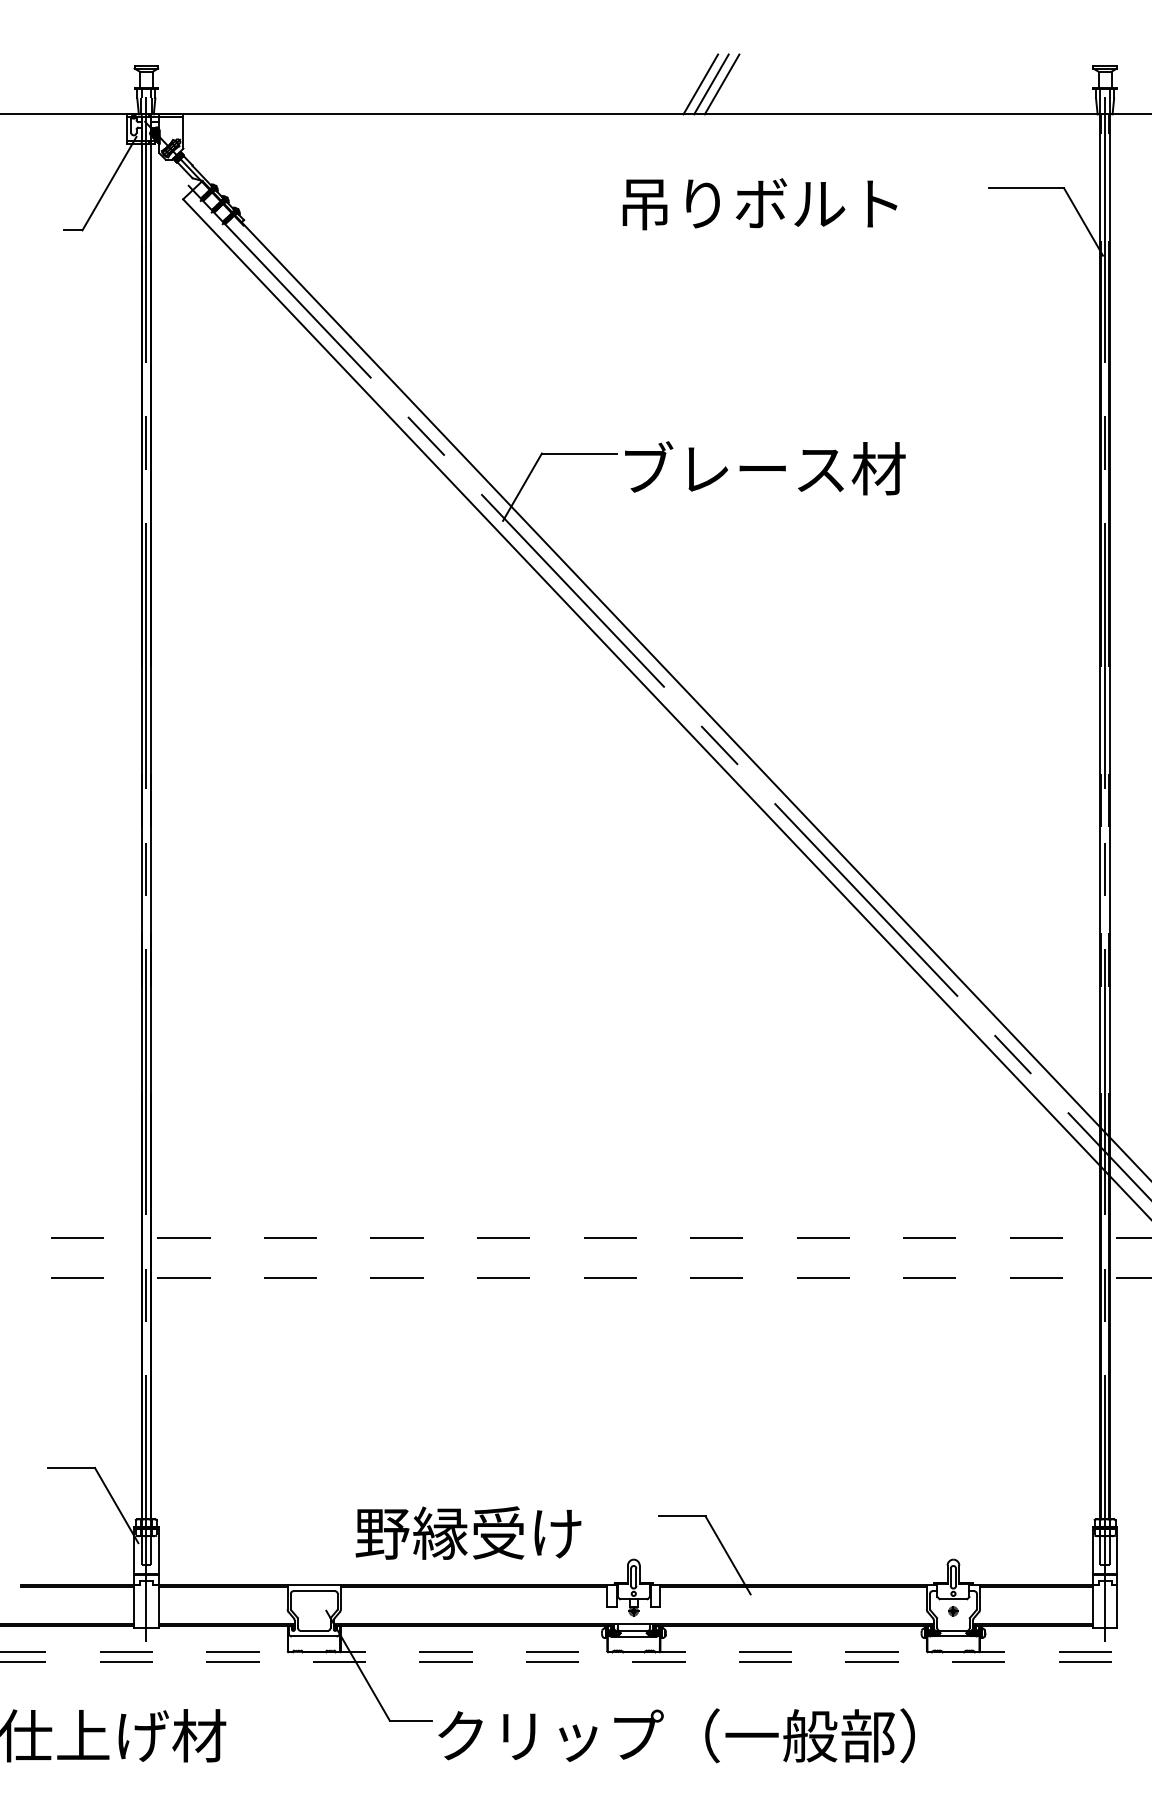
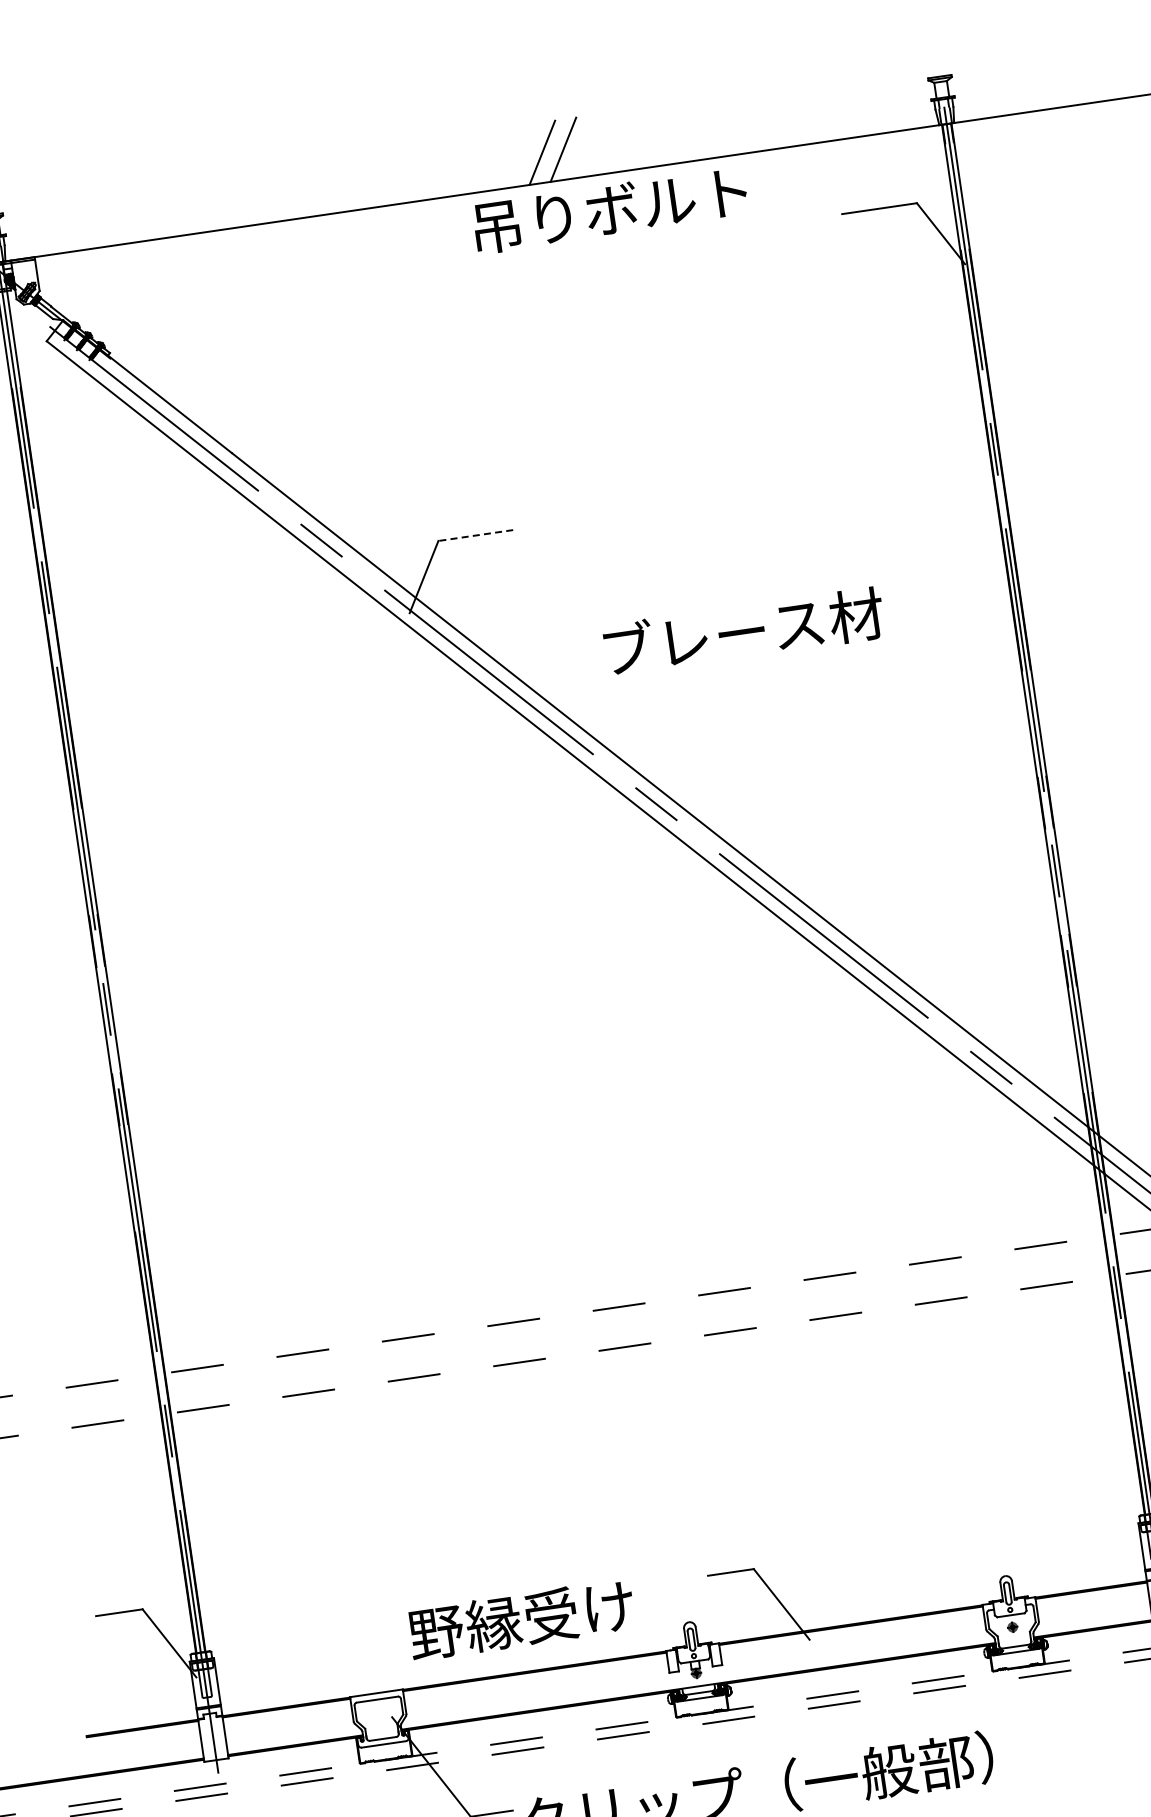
line: (711, 84) -> (552, 151), removed
text: (759, 204) -> (610, 210), moved
line: (579, 453) -> (475, 535), solid -> dashed
text: (765, 468) -> (744, 631), moved

